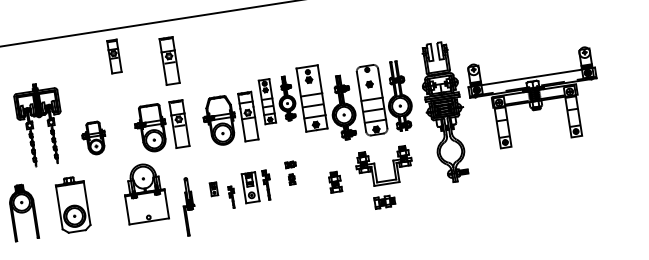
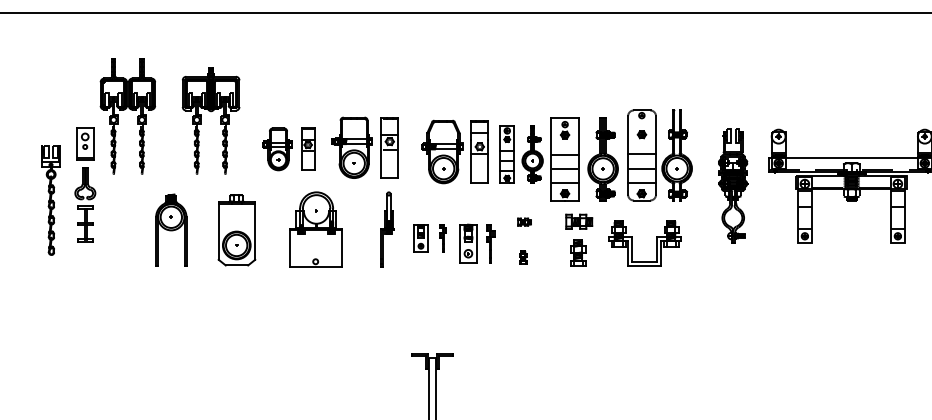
part: (114, 56) -> (308, 148), moved
part: (169, 60) -> (389, 64), removed
part: (292, 101) -> (539, 159), moved
part: (445, 112) -> (733, 185), size x0.62
part: (292, 179) -> (523, 257), moved
part: (213, 189) -> (420, 238), size x1.67
part: (144, 193) -> (315, 229), moved
part: (231, 197) -> (442, 238), moved
part: (385, 201) -> (579, 221), moved
part: (188, 206) -> (387, 229), moved

